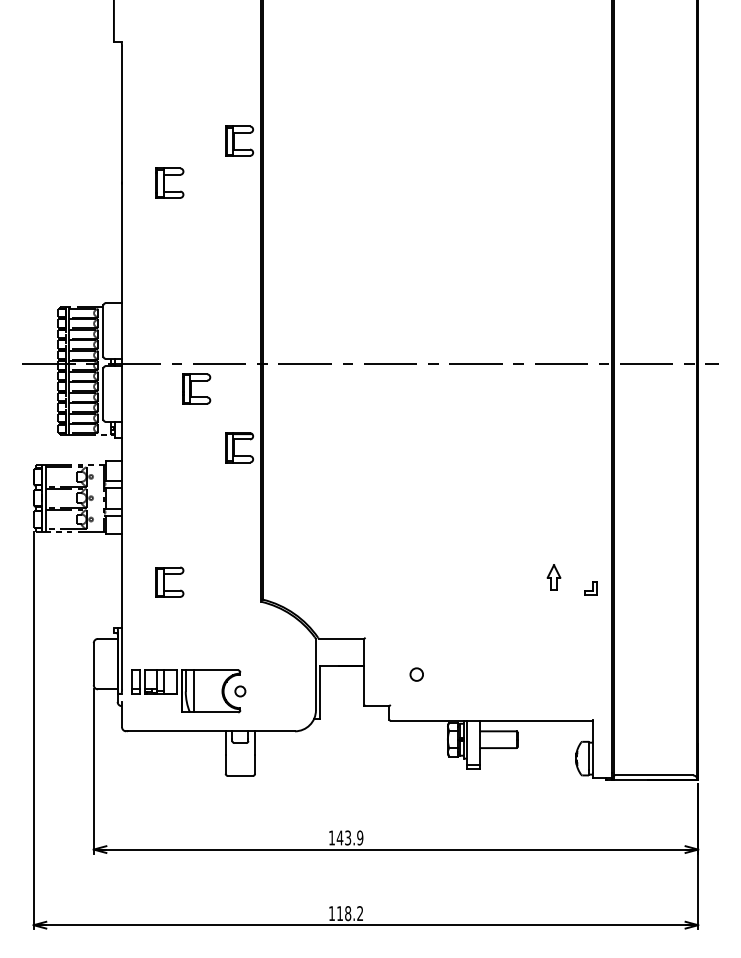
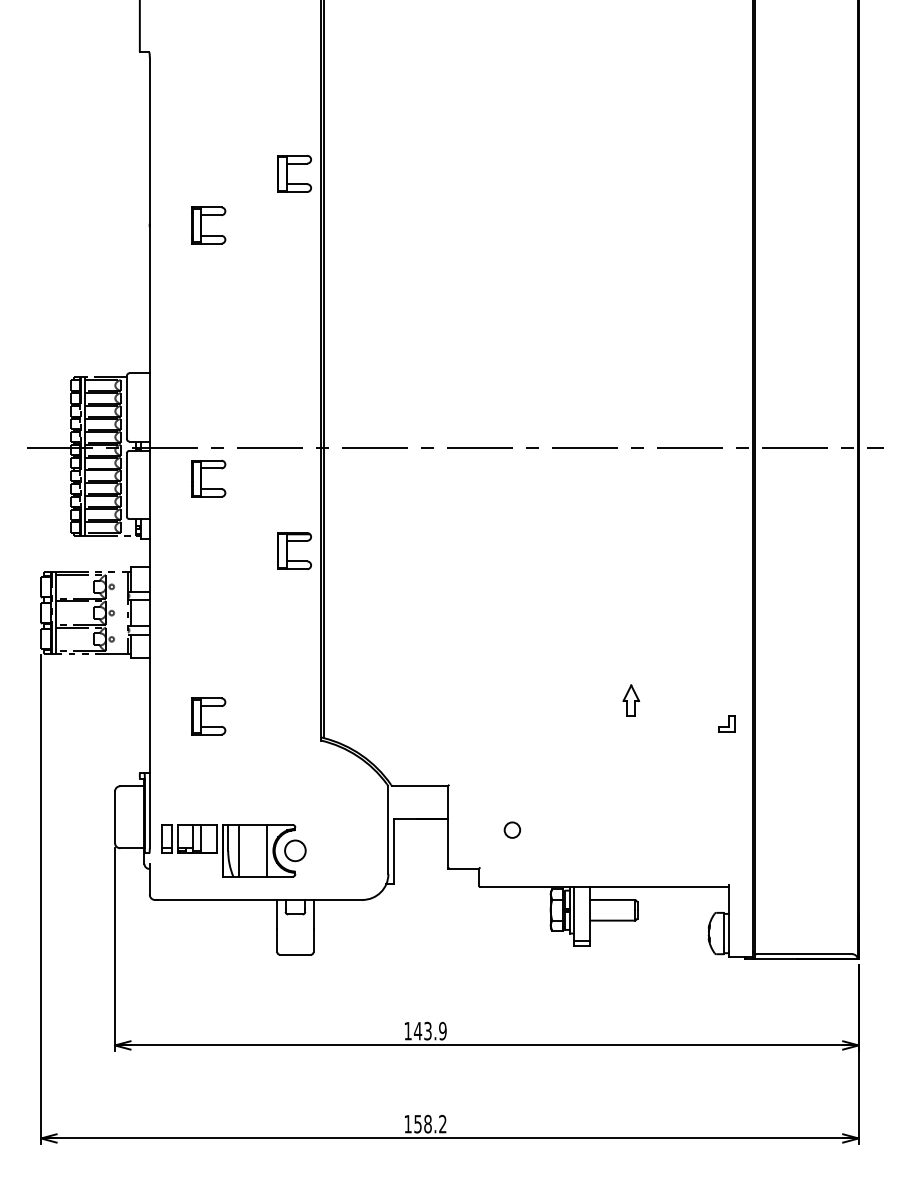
part: (190, 388) -> (201, 478), moved
part: (554, 577) -> (631, 700), moved
line: (216, 691) -> (266, 850), added
part: (240, 691) -> (295, 850), size x1.67
text: (339, 913) -> (417, 1124), 118.2 -> 158.2

